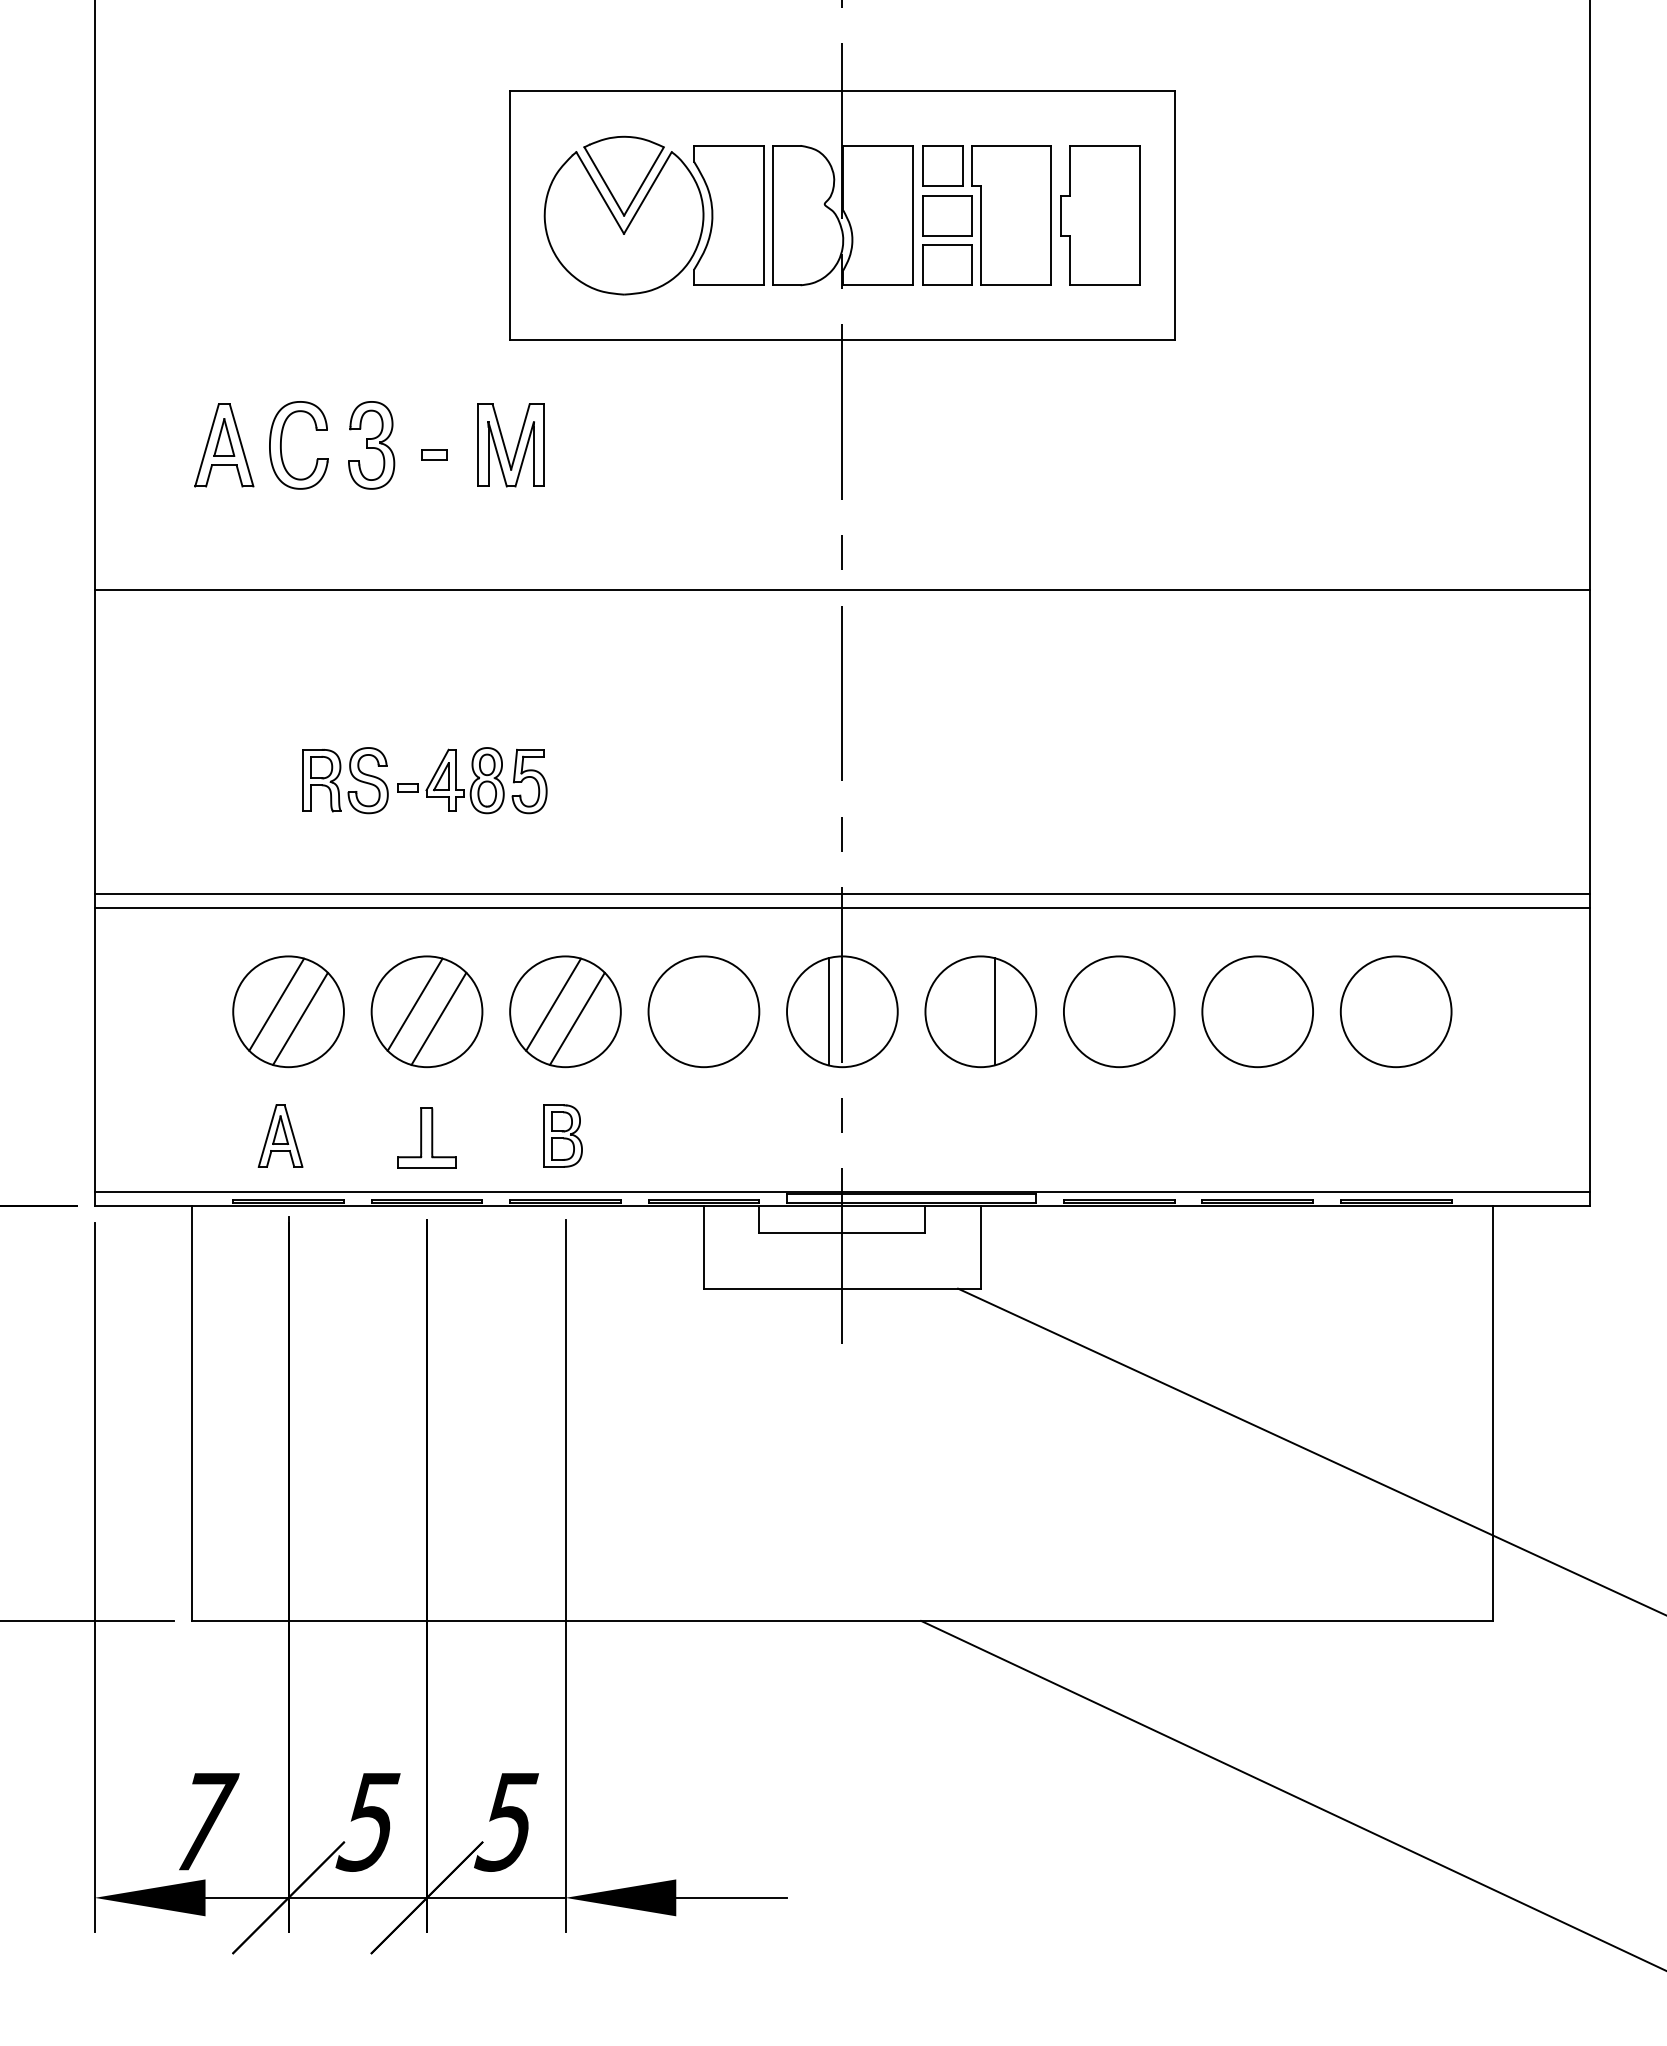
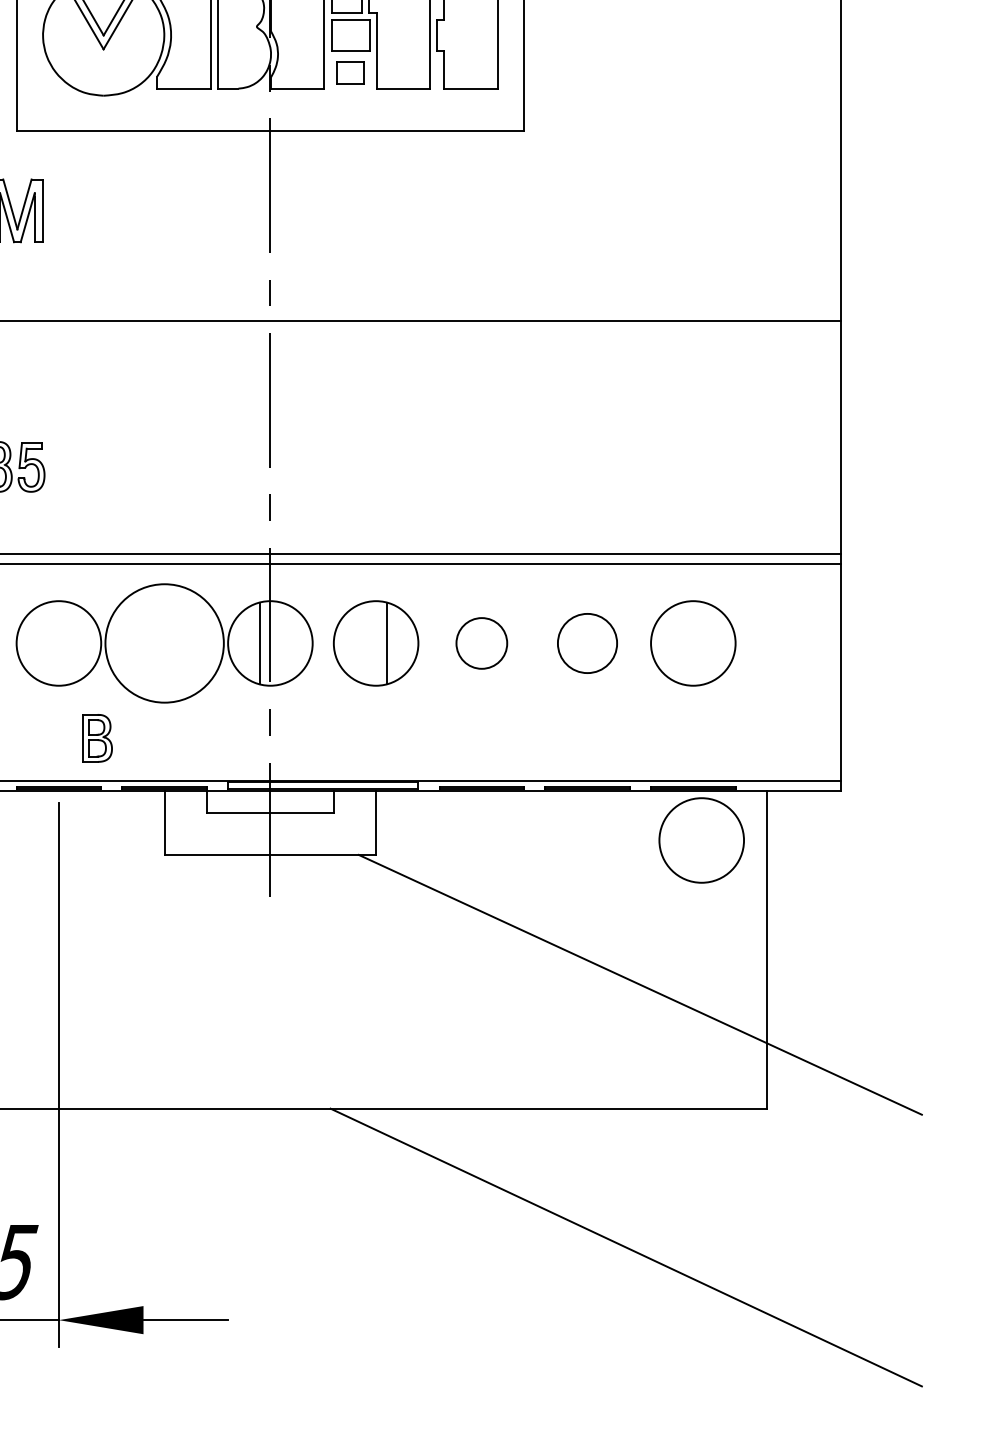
part: (947, 264) -> (350, 72), size x0.7
line: (553, 1004) -> (49, 637), removed
circle: (703, 1011) -> (164, 643), size x1.4
circle: (1118, 1011) -> (481, 643), size x0.6
circle: (1257, 1011) -> (587, 643), size x0.7
line: (576, 1018) -> (67, 648), removed
part: (562, 1135) -> (97, 737), moved
circle: (1406, 1269) -> (701, 840), added

